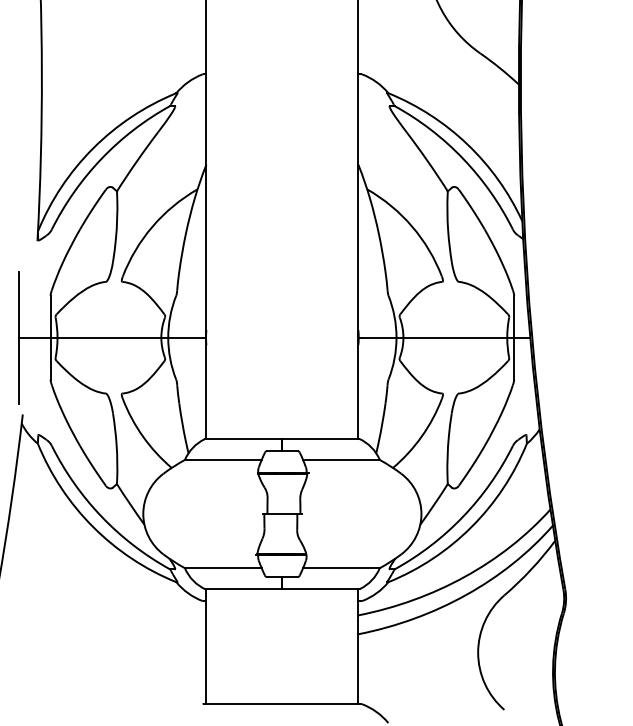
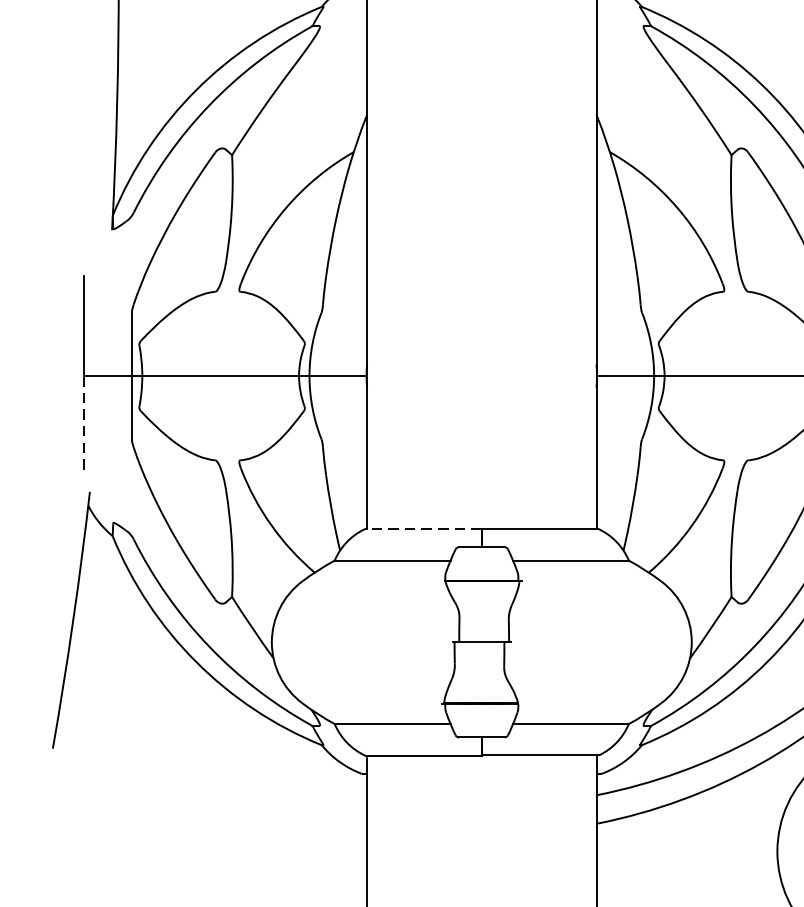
line: (18, 371) -> (83, 427), solid -> dashed
line: (243, 439) -> (423, 529), solid -> dashed

